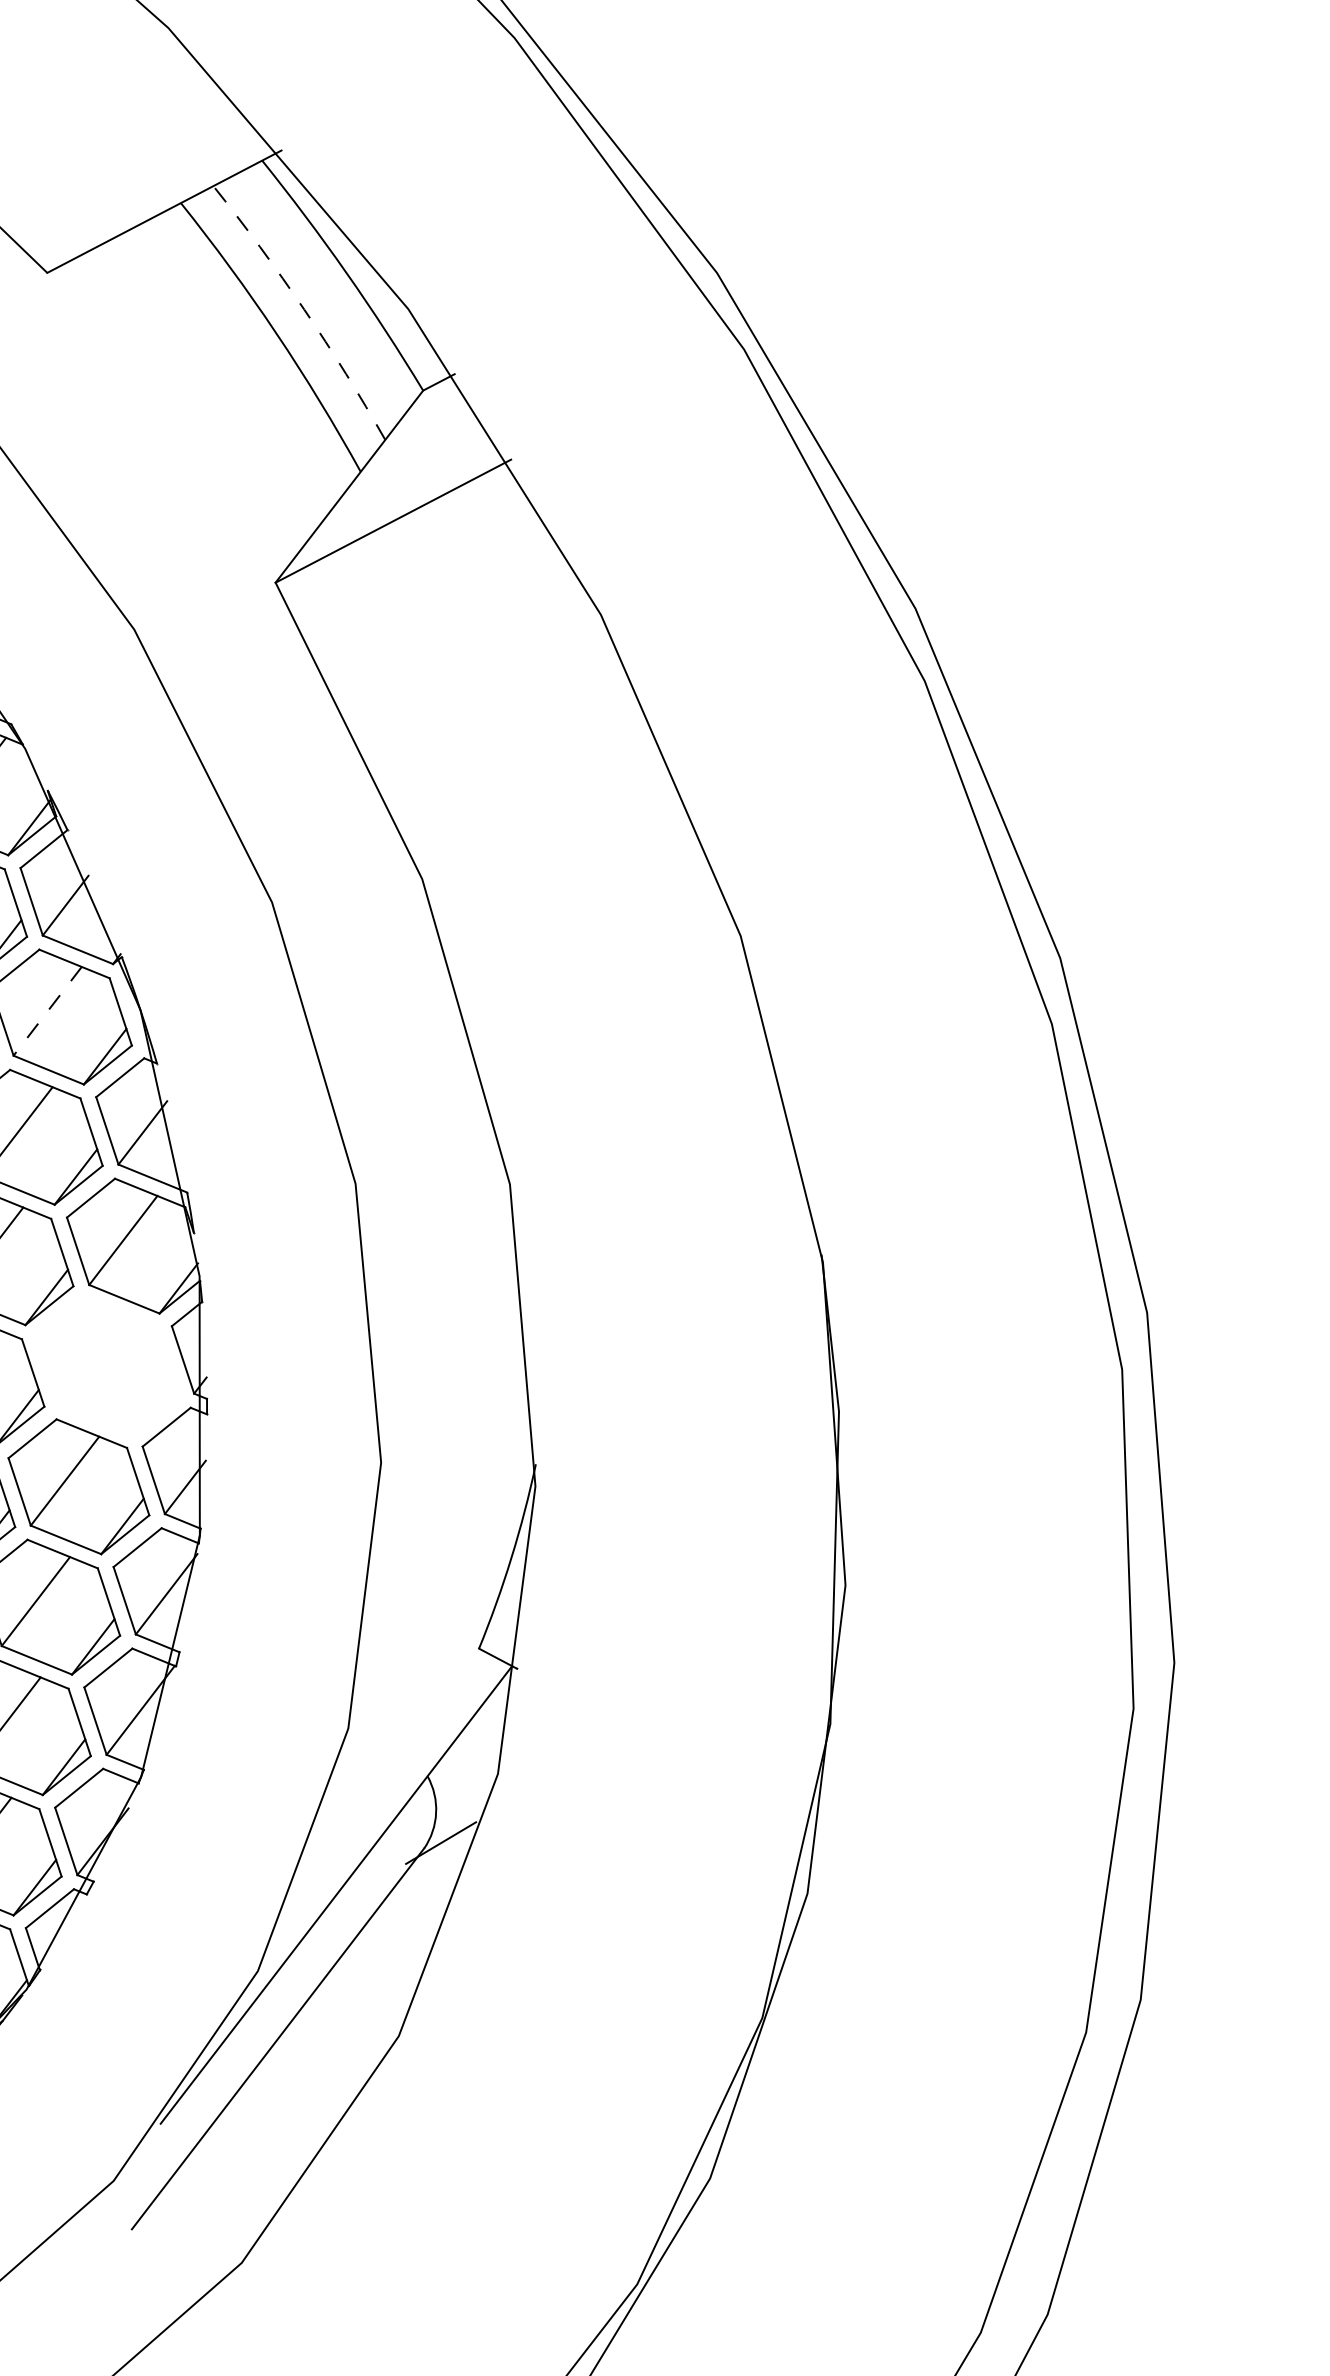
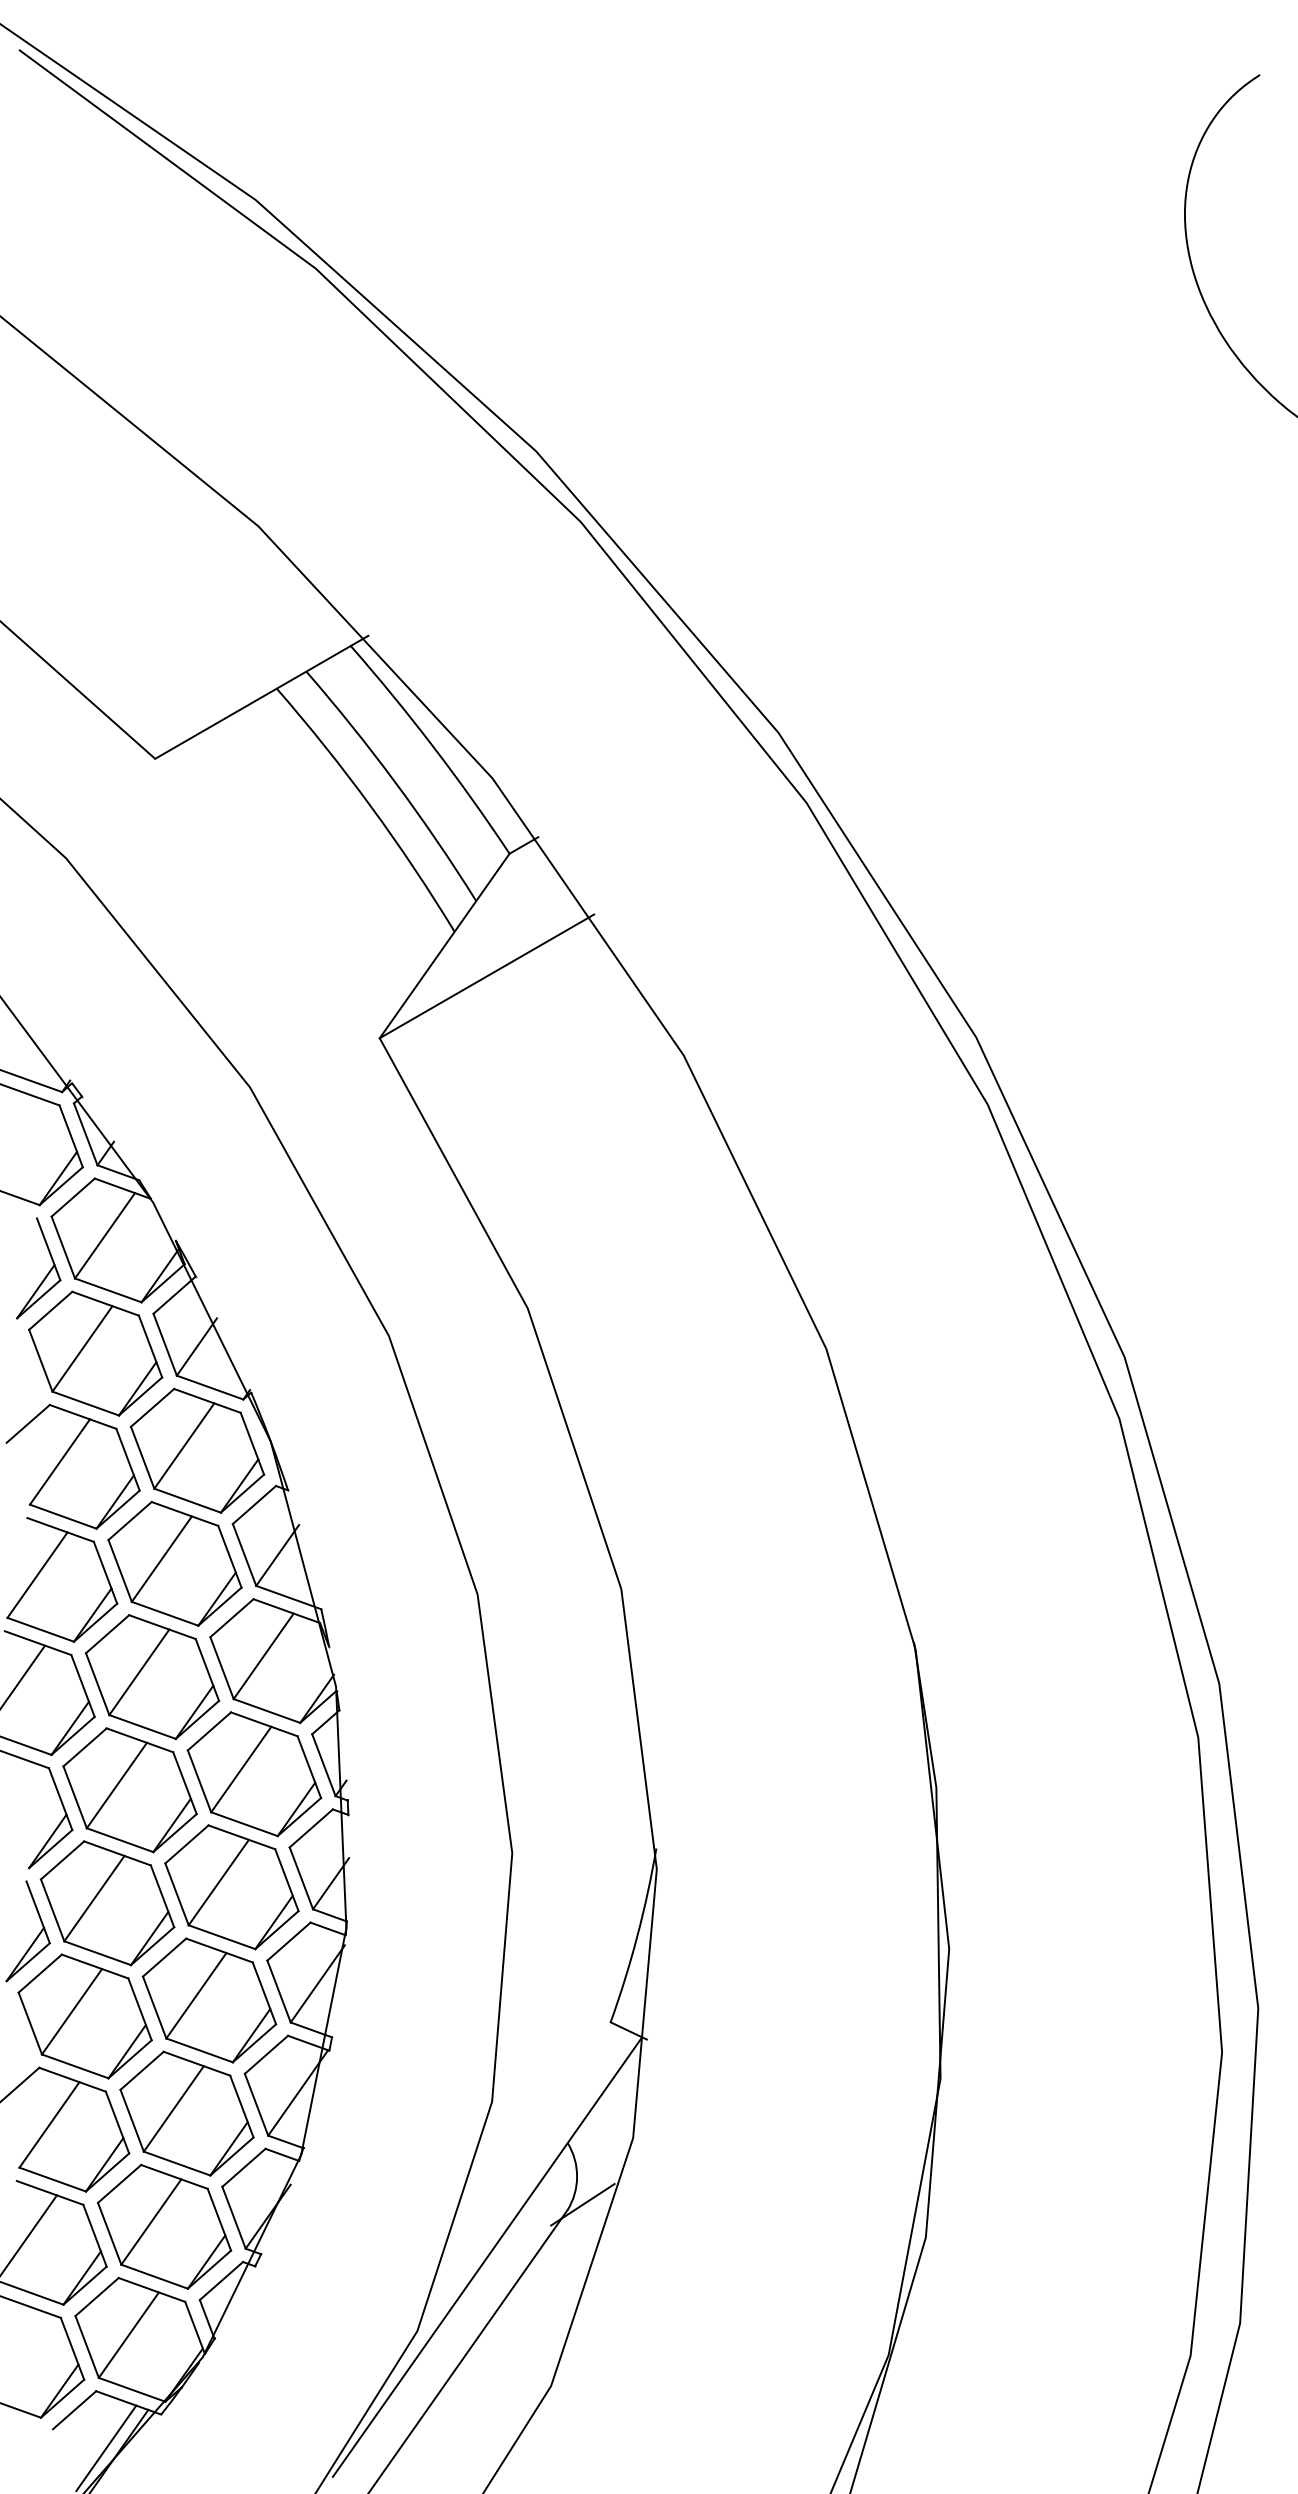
arc: (303, 310) -> (395, 783), dashed -> solid
line: (47, 1011) -> (184, 1446), dashed -> solid
part: (108, 1366) -> (254, 1774), added

